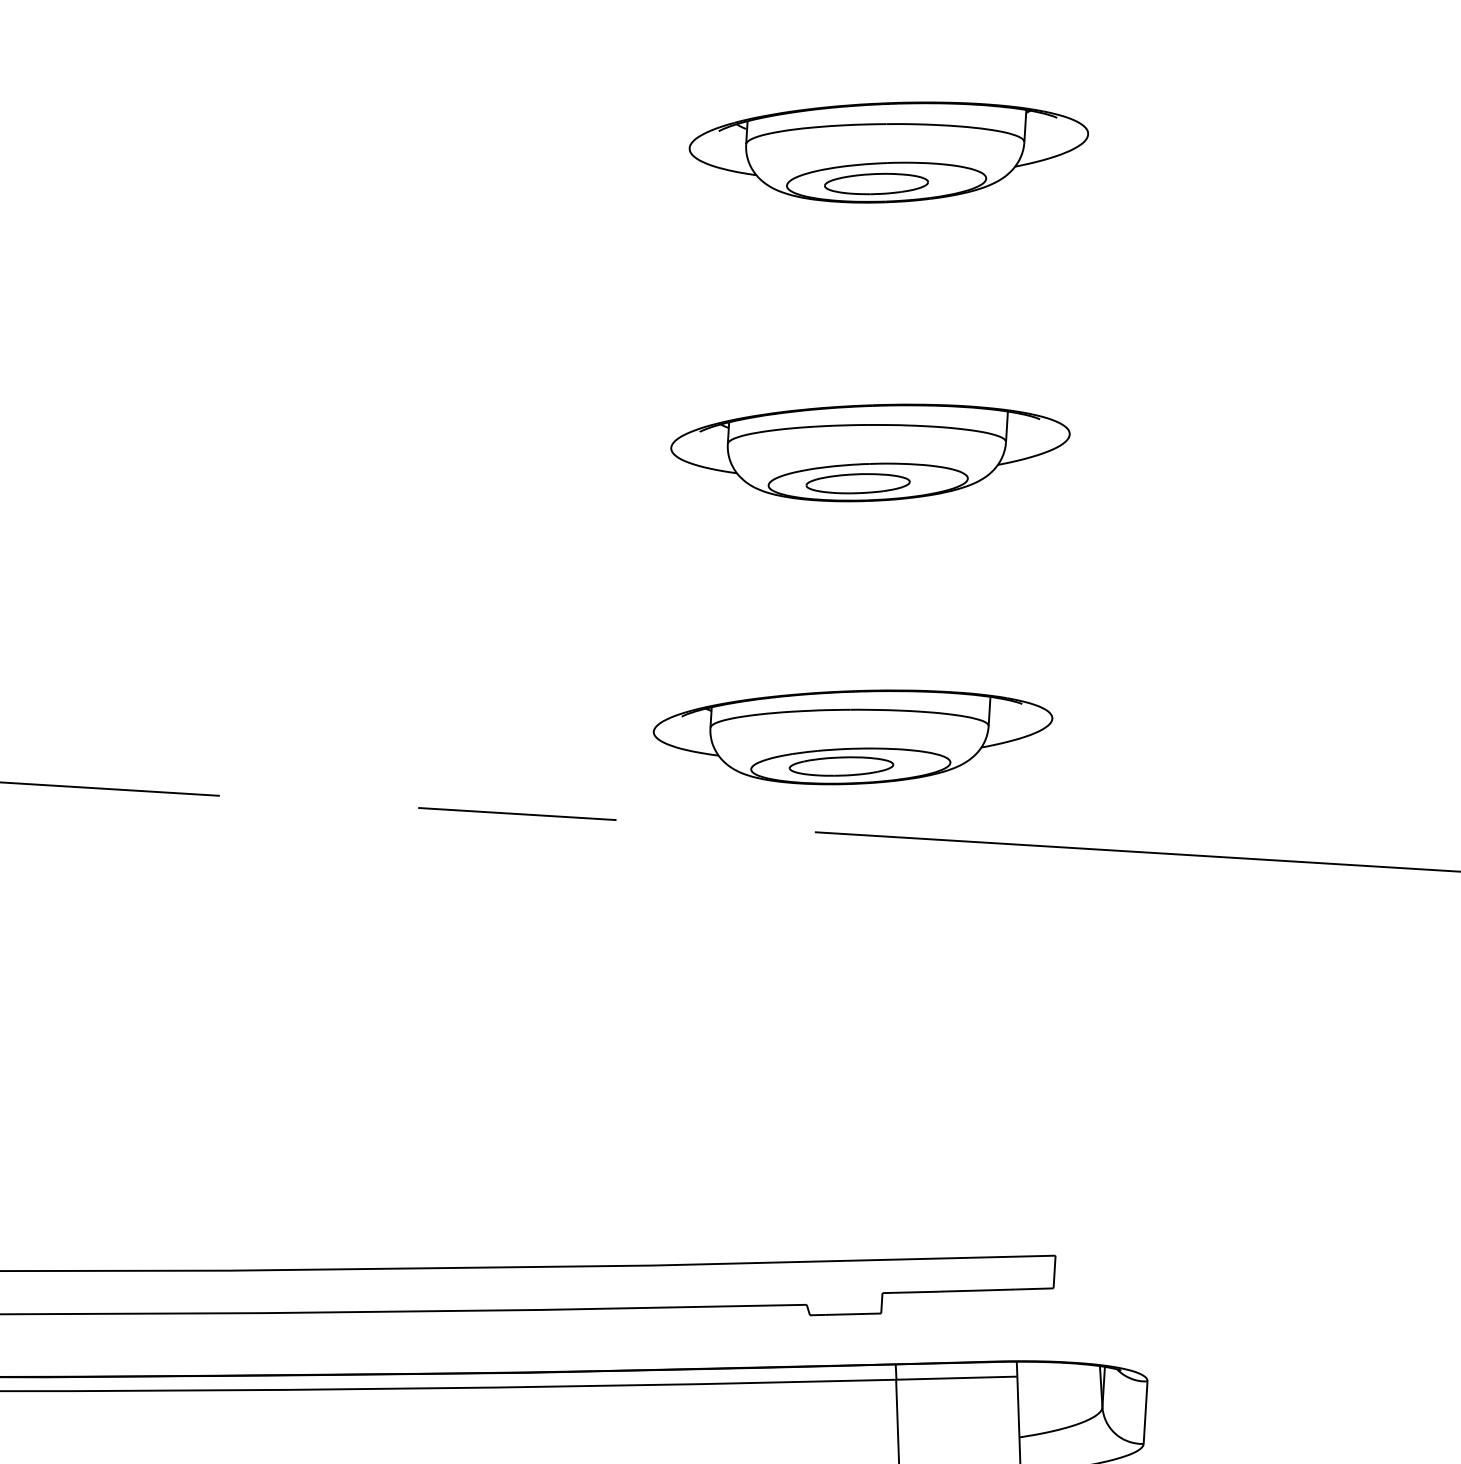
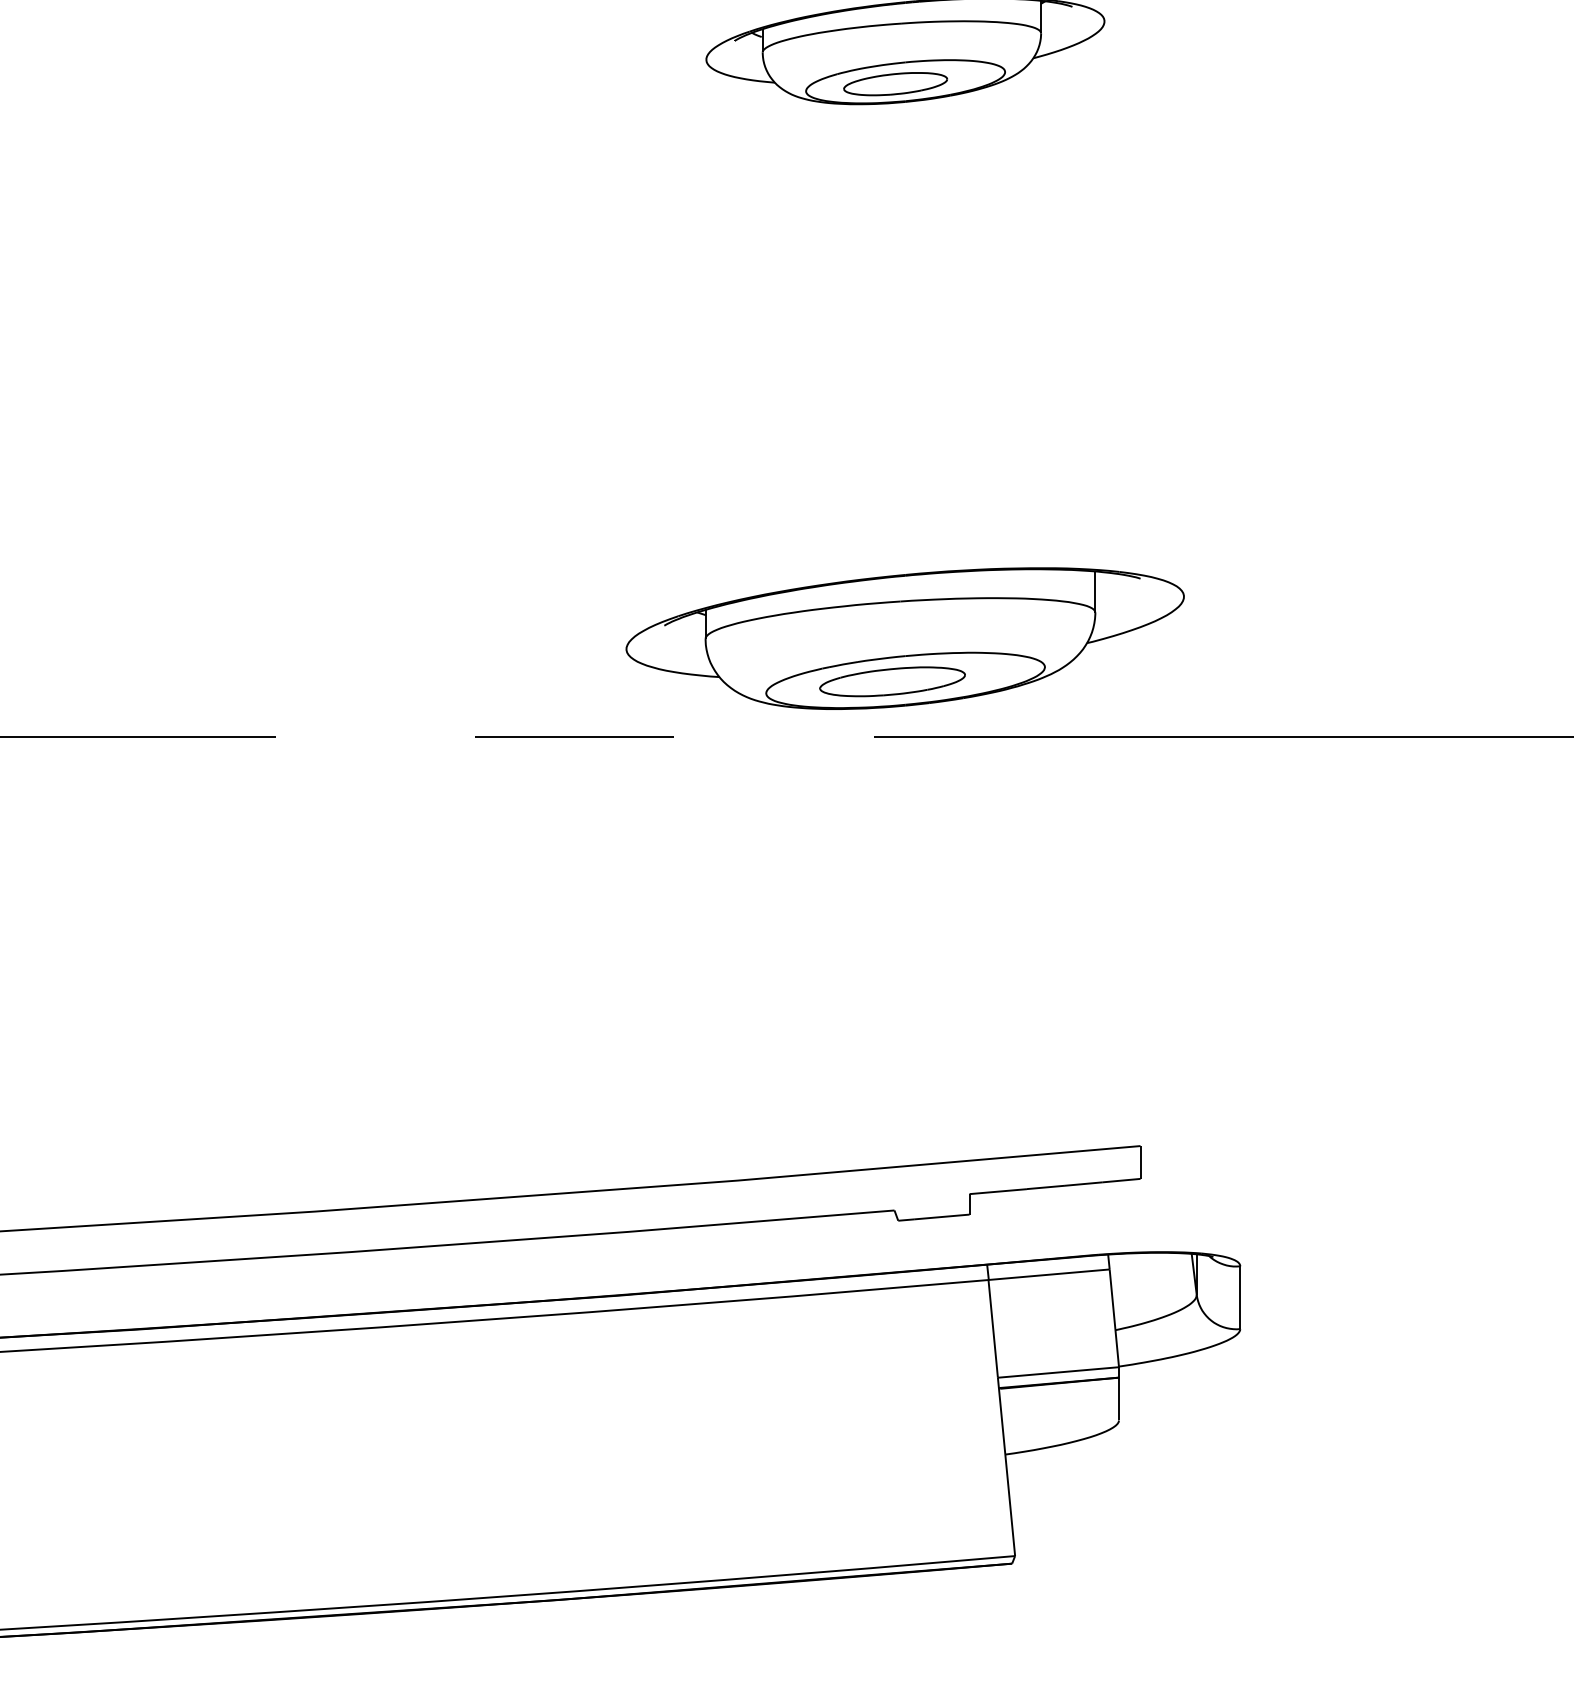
part: (869, 451) -> (905, 352), removed
part: (852, 736) -> (905, 638), size x1.4

